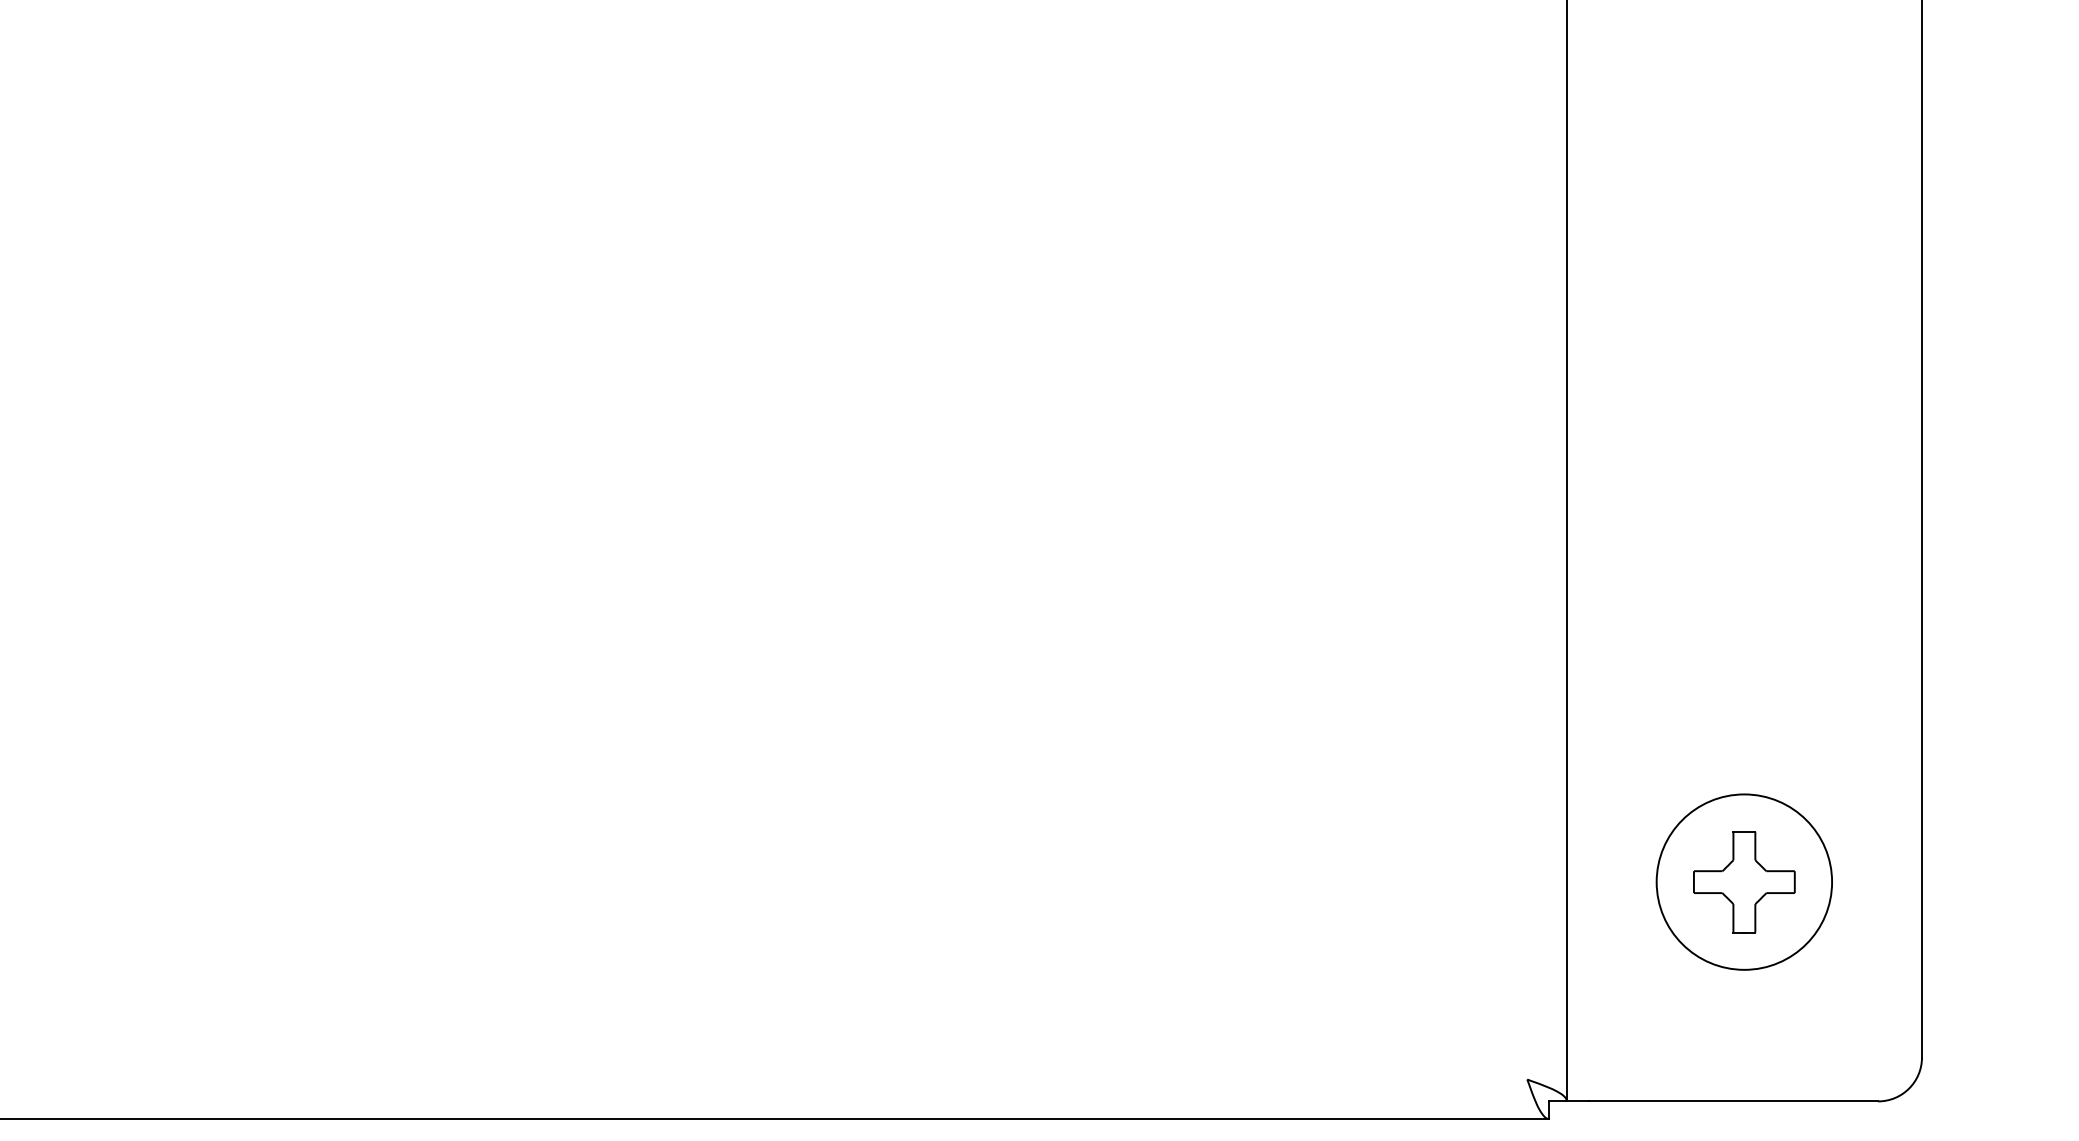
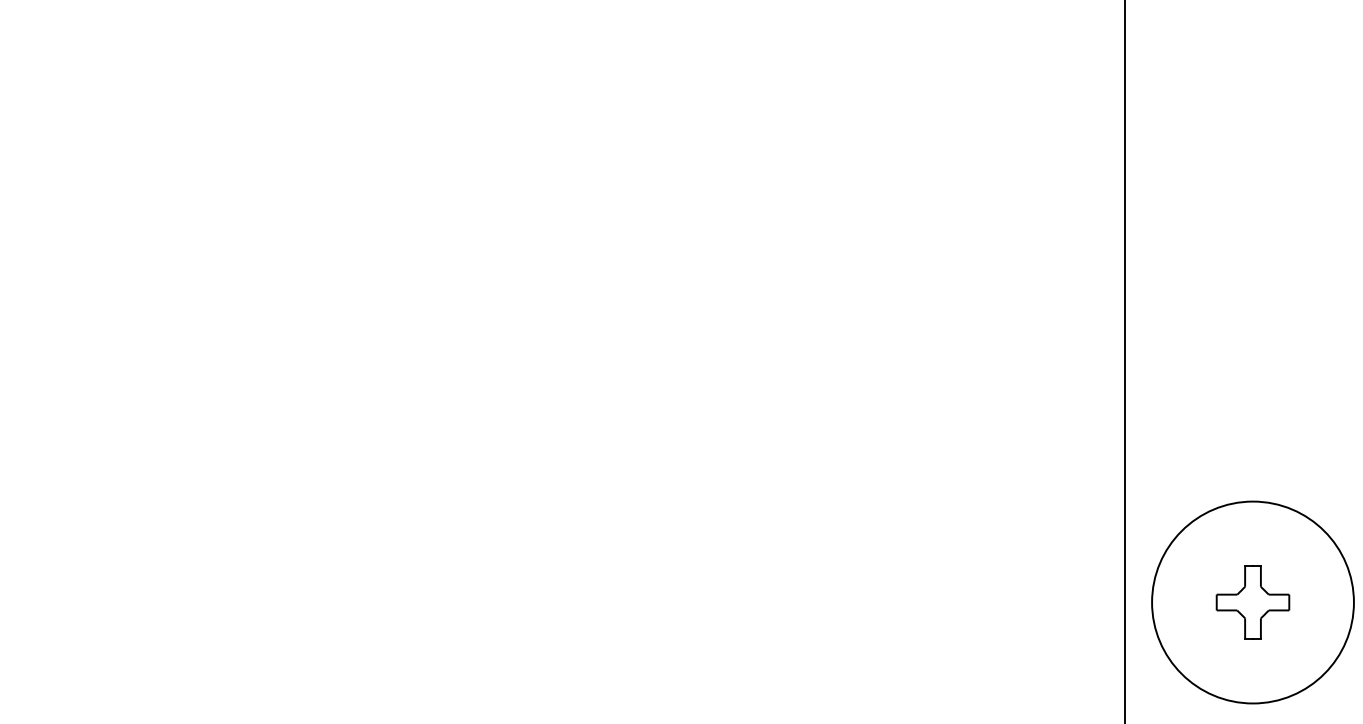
circle: (1744, 881) -> (1253, 602), size x1.6

